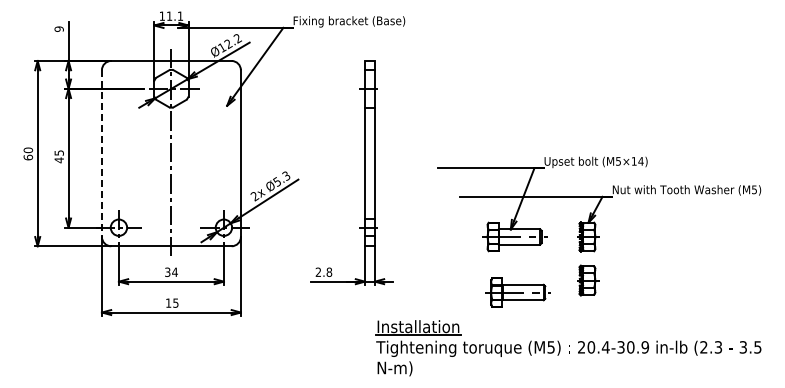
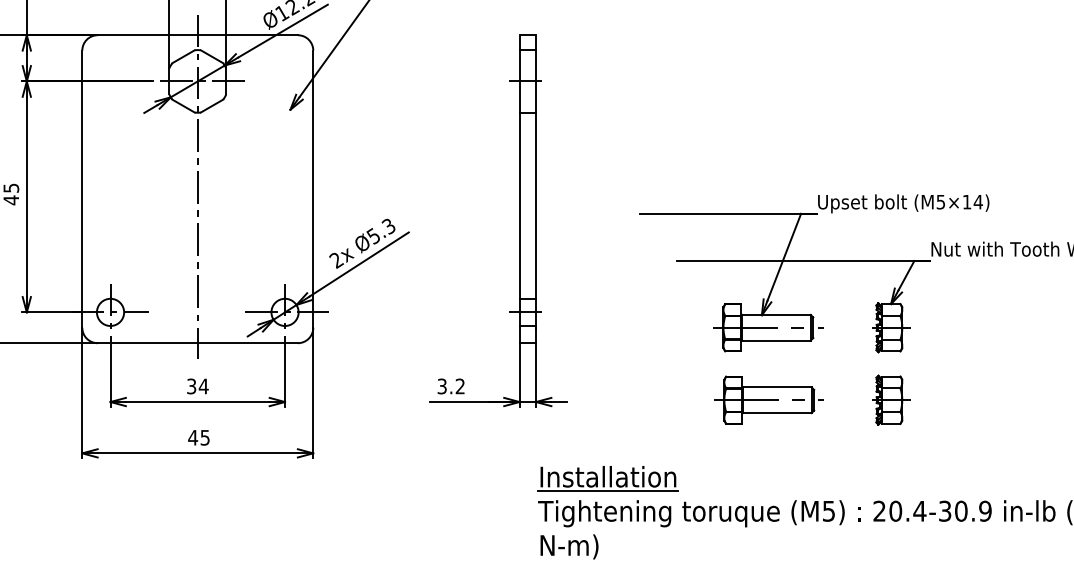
line: (101, 154) -> (81, 190), dashed -> solid
text: (323, 271) -> (450, 385), 2.8 -> 3.2
part: (517, 292) -> (768, 400), moved
text: (168, 302) -> (192, 436), 15 -> 45

